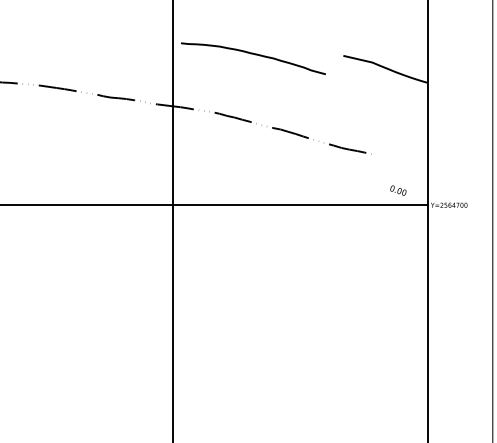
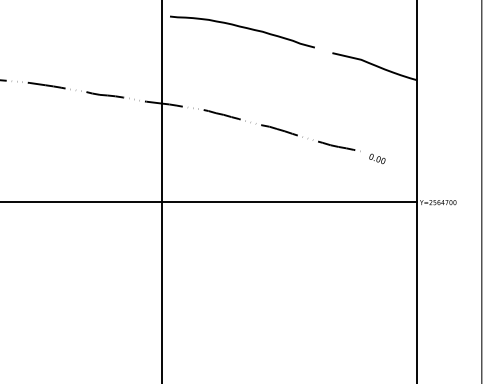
curve: (255, 55) -> (244, 28), moved
text: (398, 190) -> (377, 158), moved

